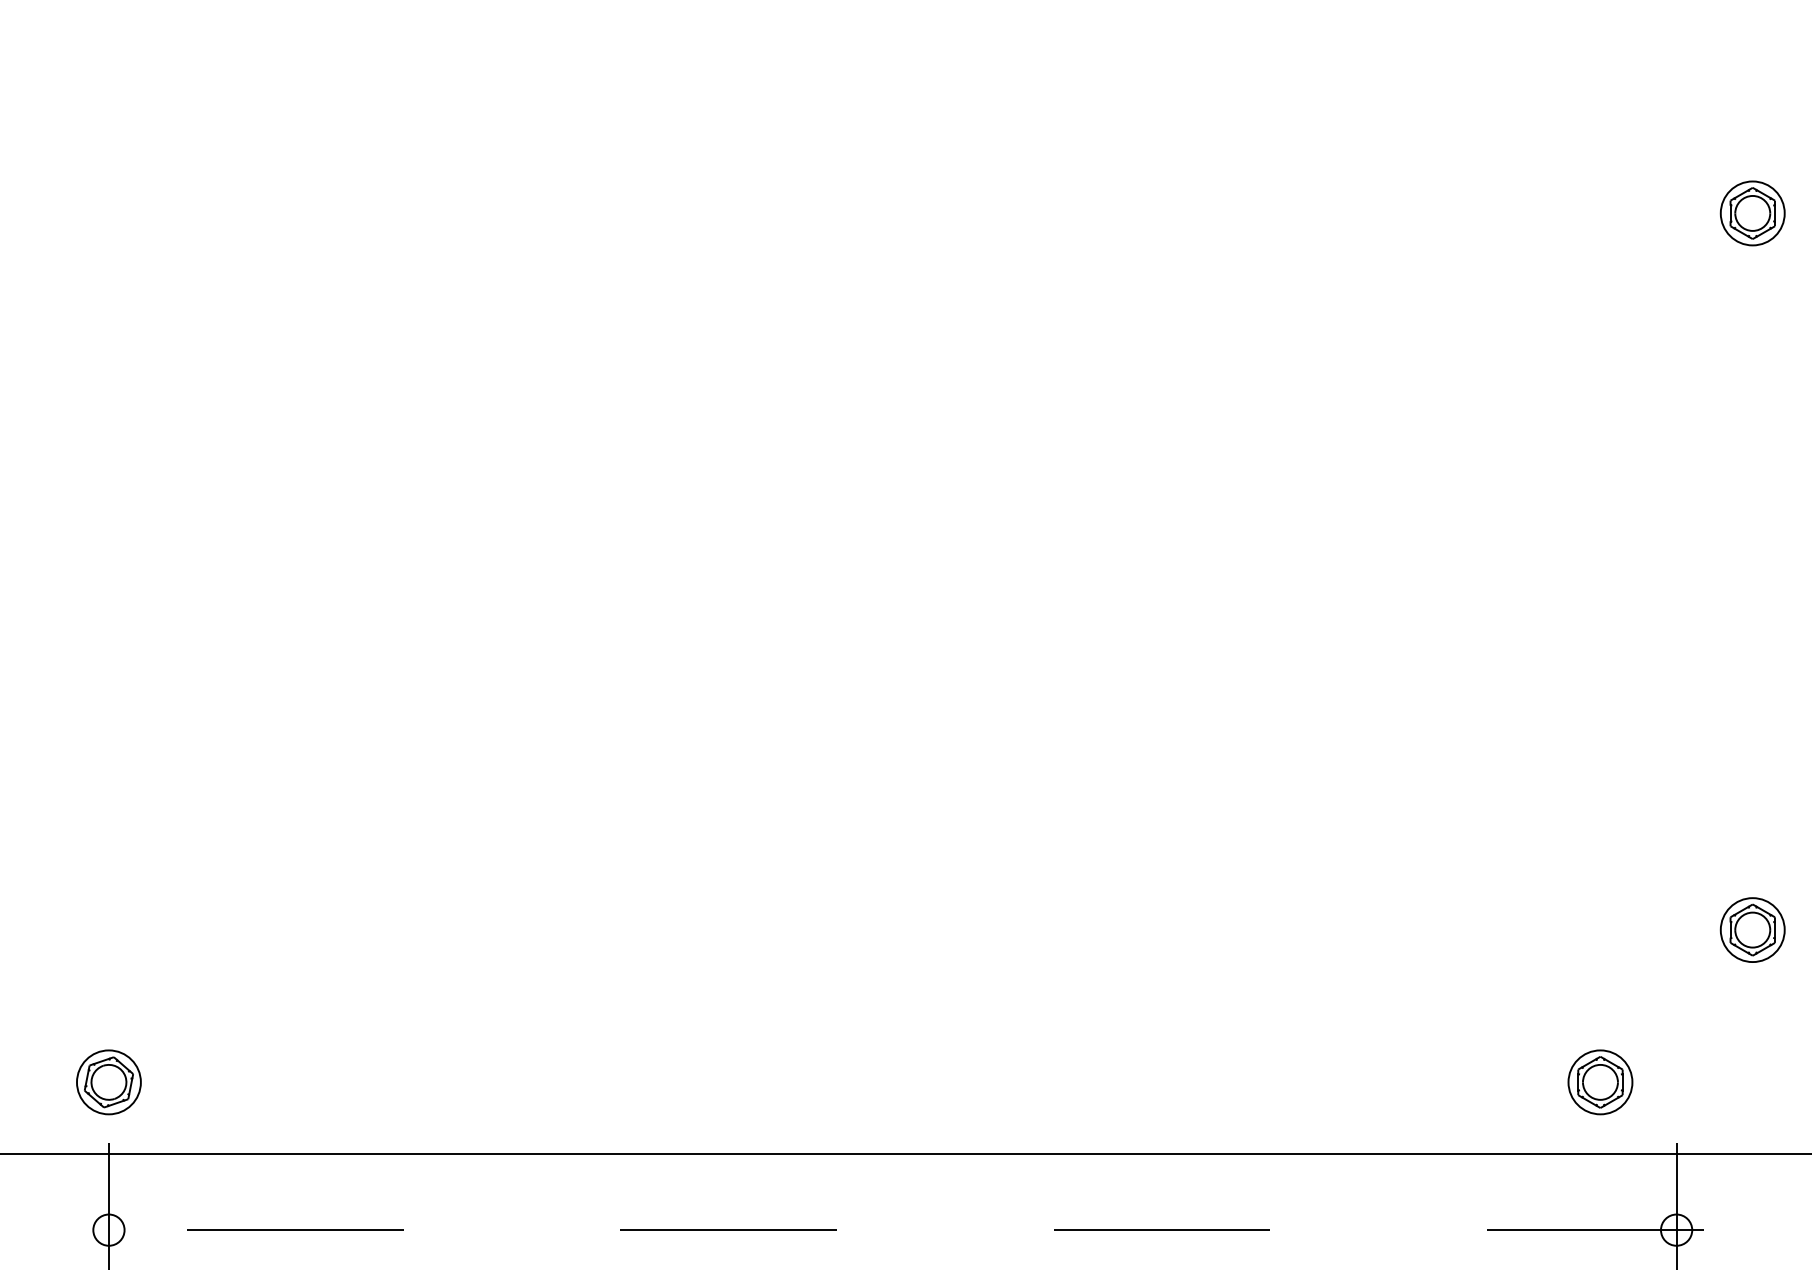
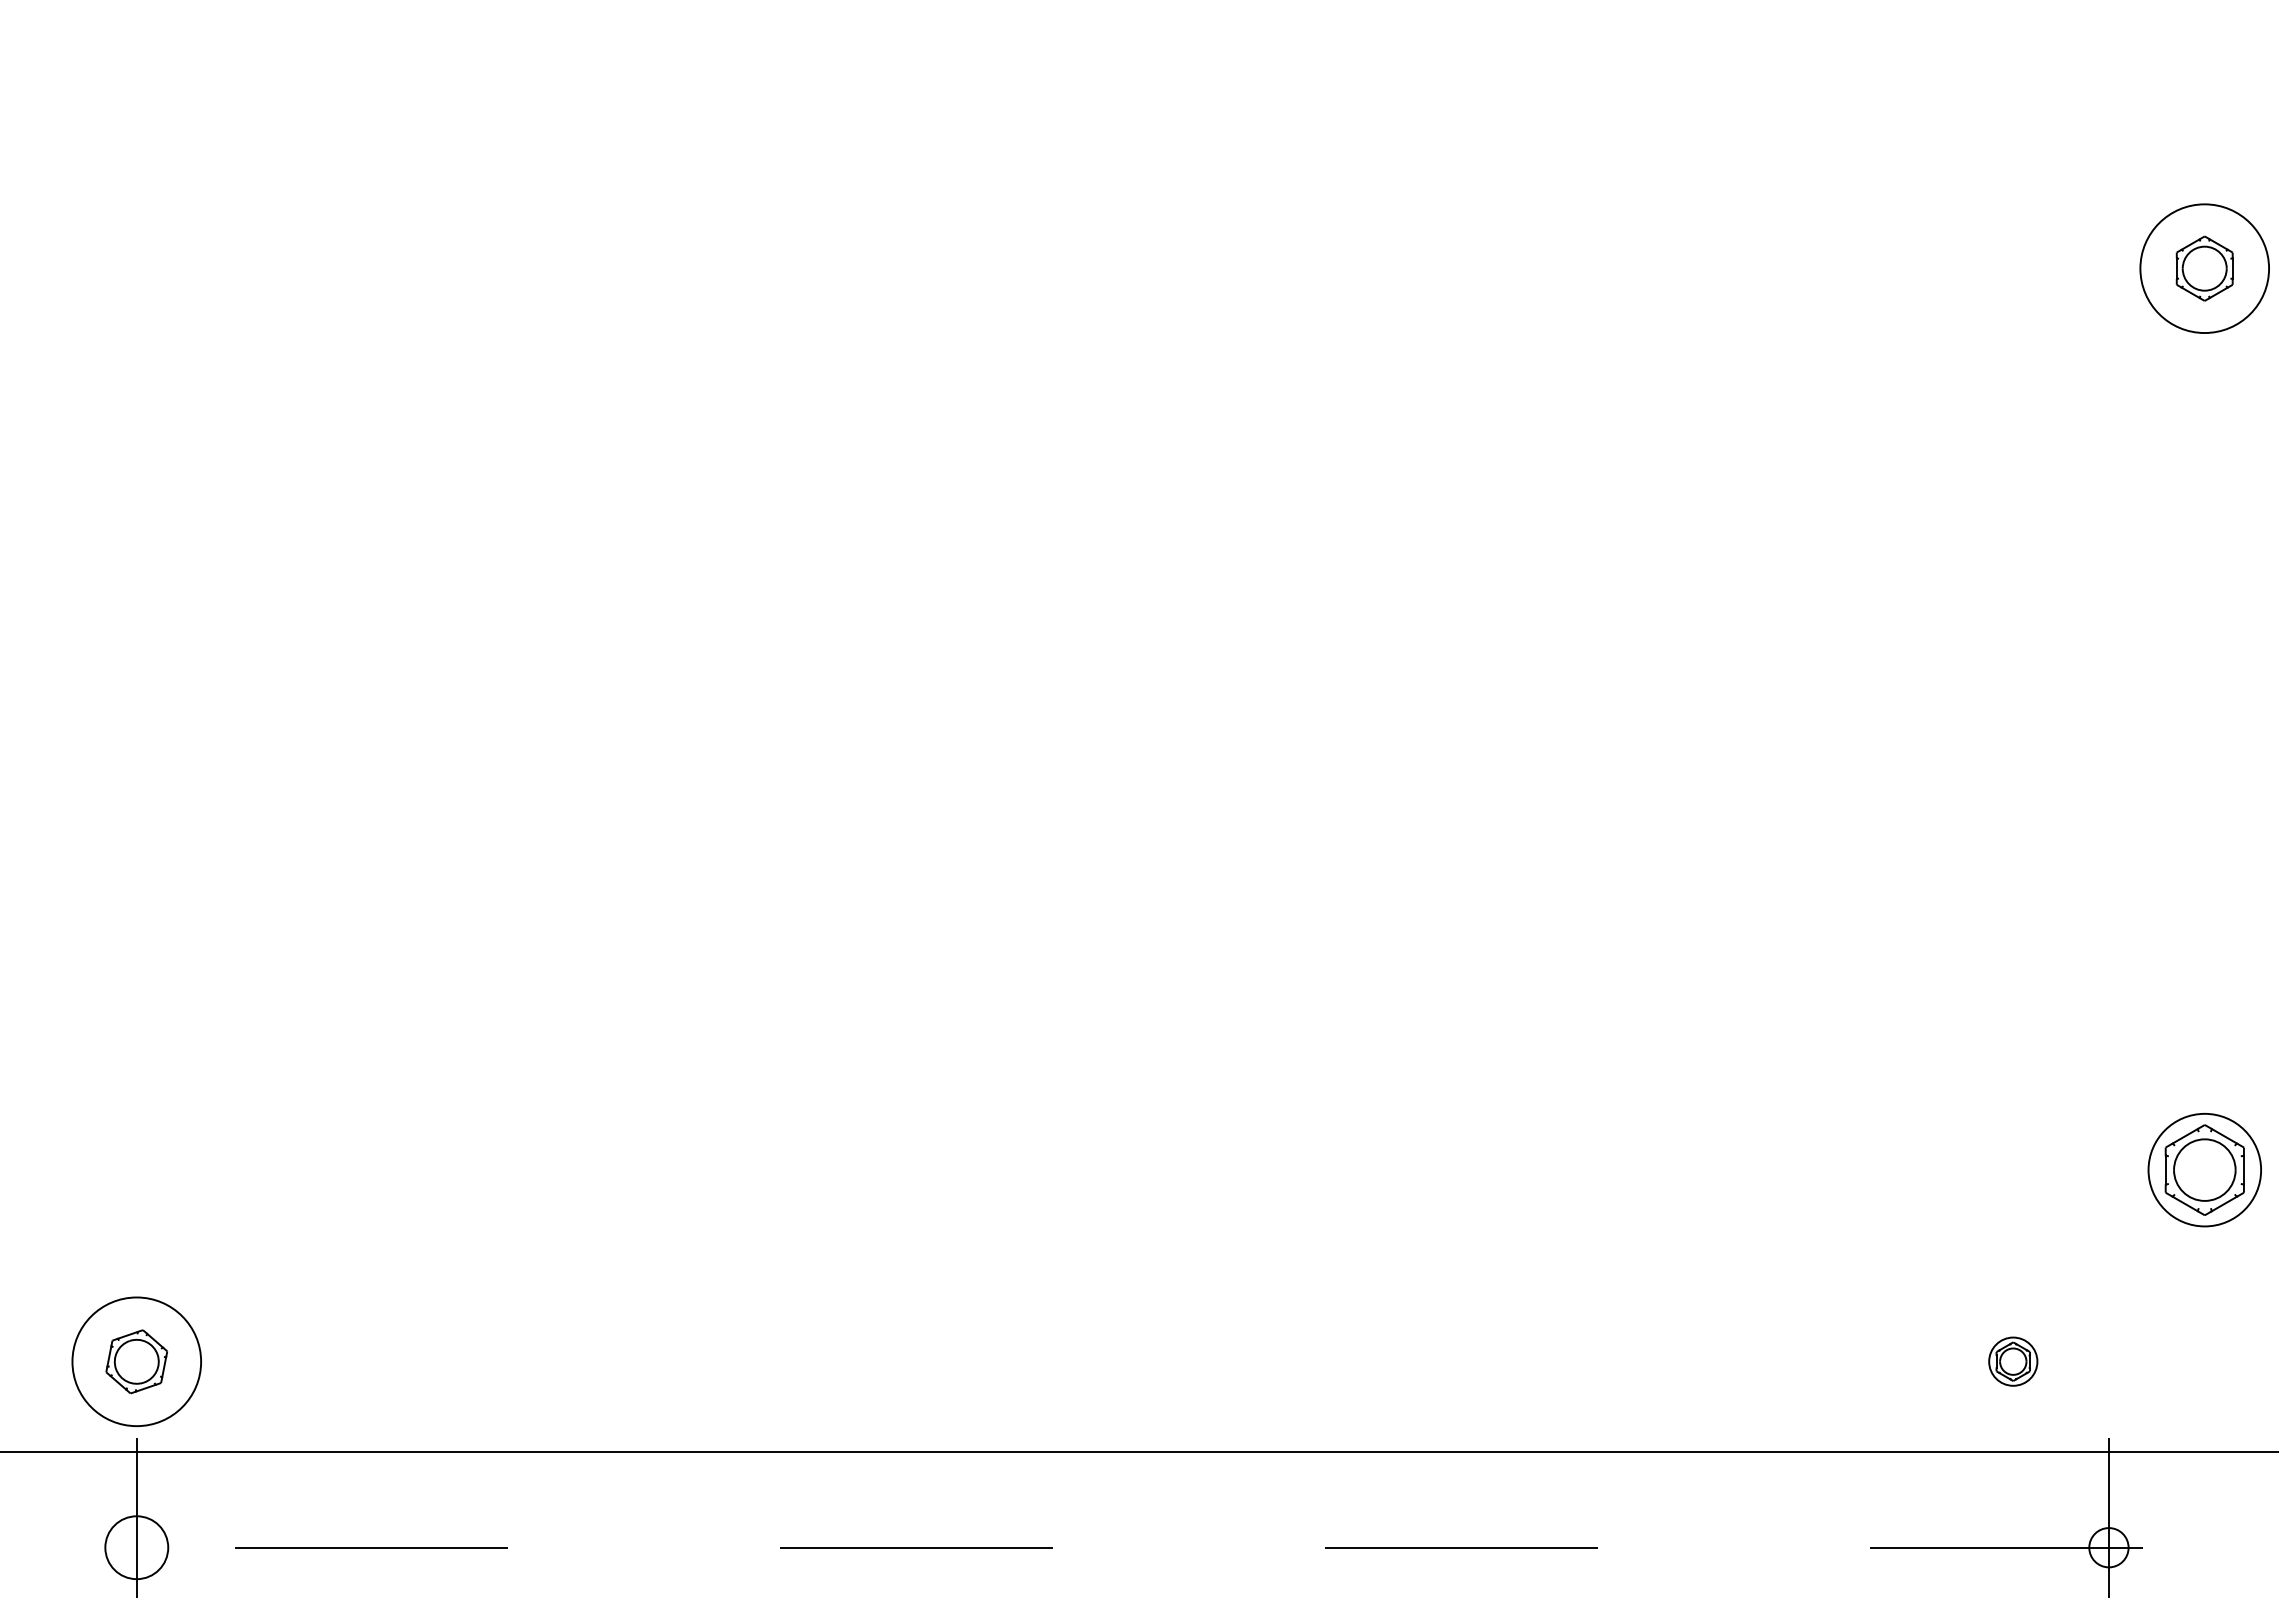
circle: (1752, 213) -> (2204, 268), size x1.6
part: (1752, 930) -> (2204, 1170), size x1.4
circle: (108, 1082) -> (136, 1361), size x1.6
part: (1600, 1082) -> (2013, 1361), size x0.6
circle: (108, 1229) -> (136, 1547), size x1.6

